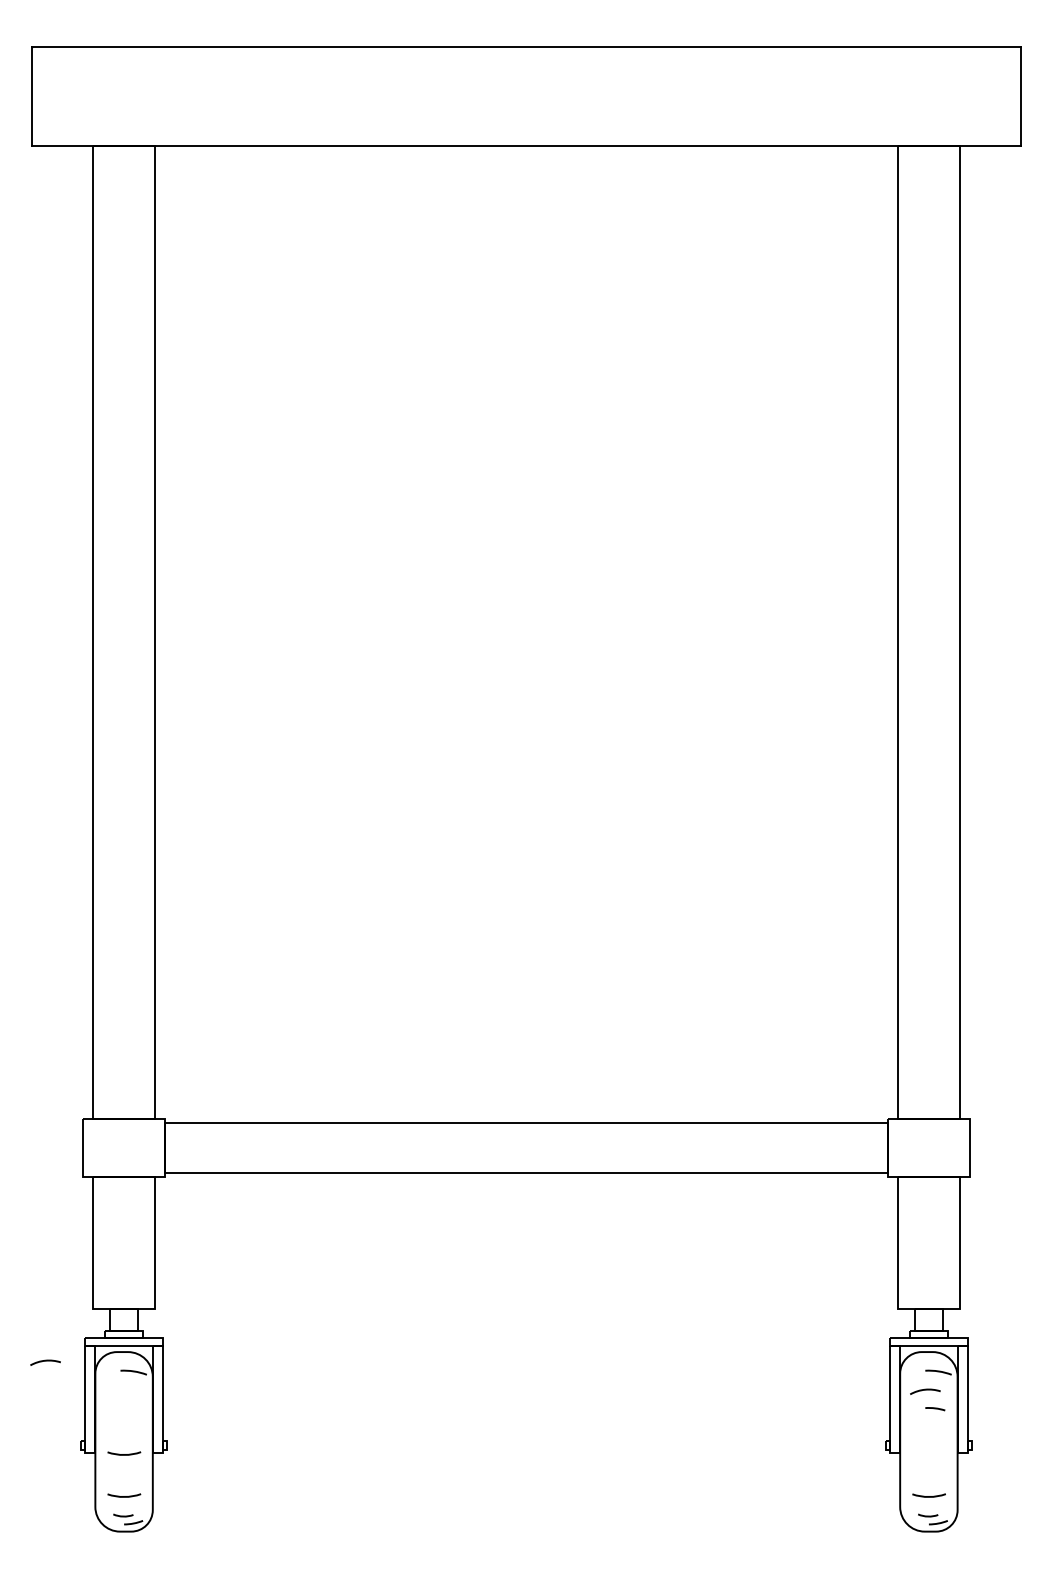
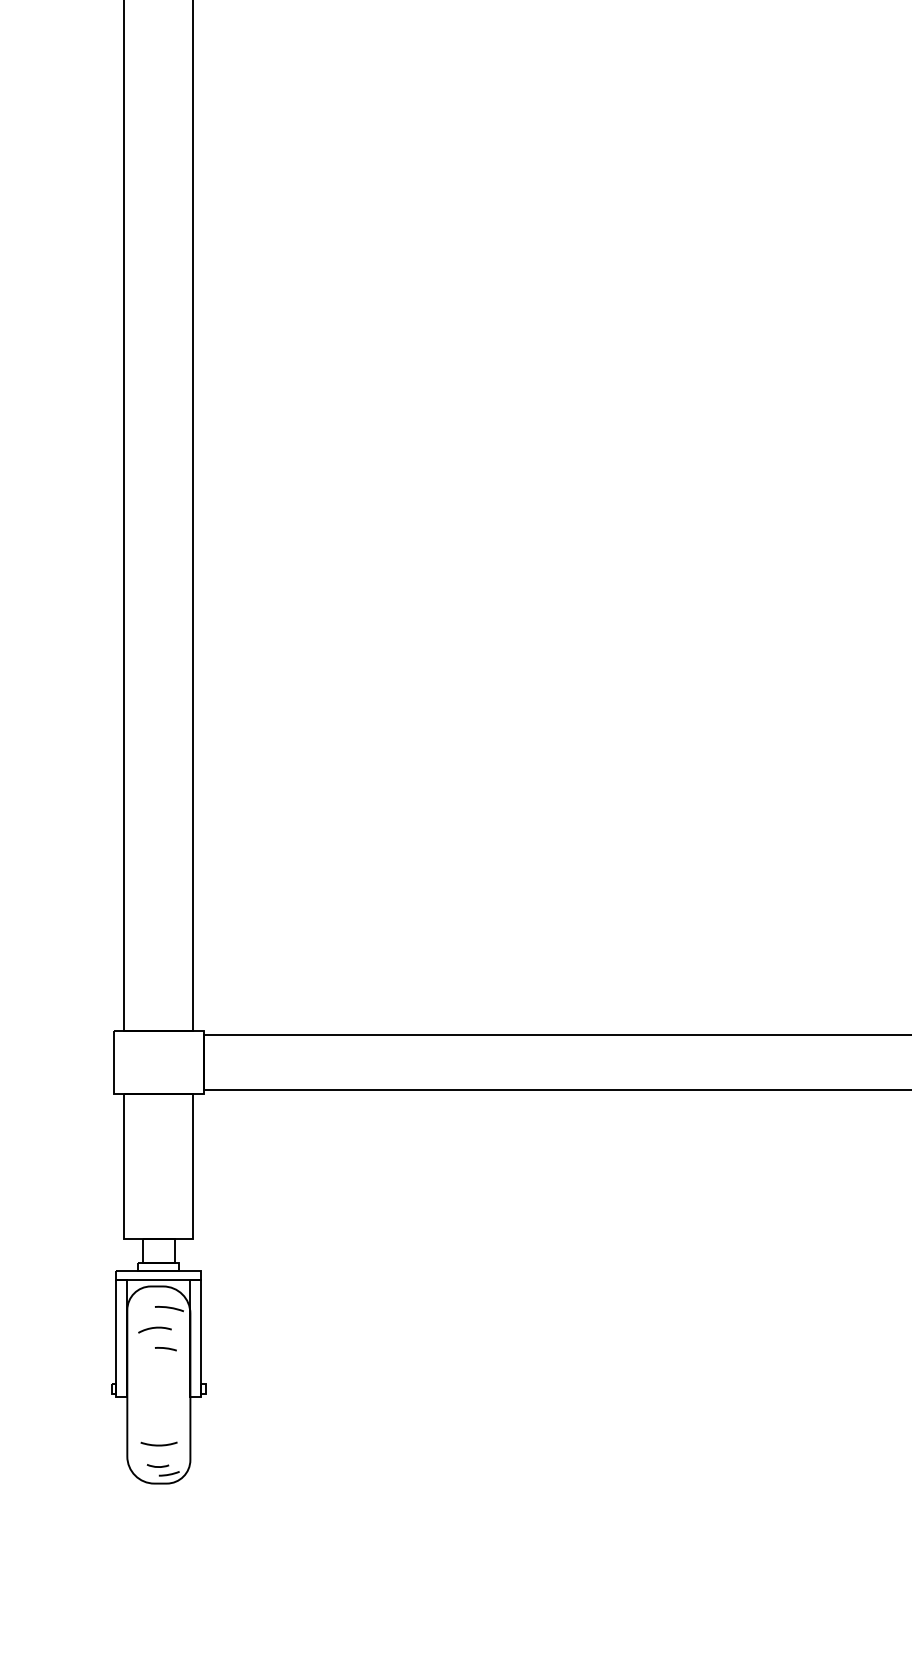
arc: (45, 1361) -> (154, 1328), moved
arc: (130, 1409) -> (165, 1349), added
arc: (124, 1454) -> (159, 1398), removed

